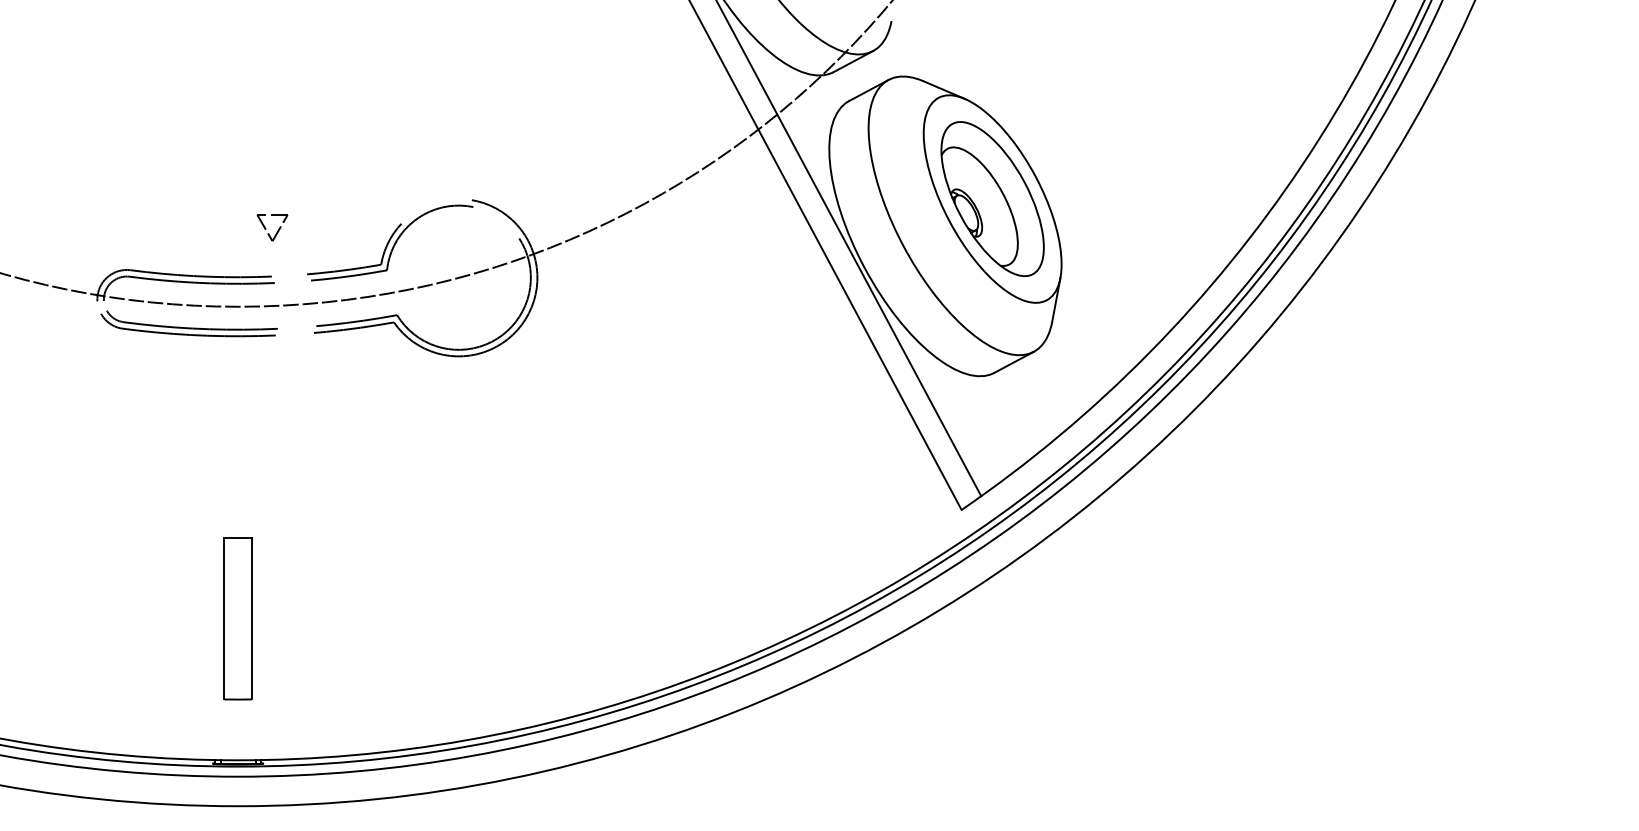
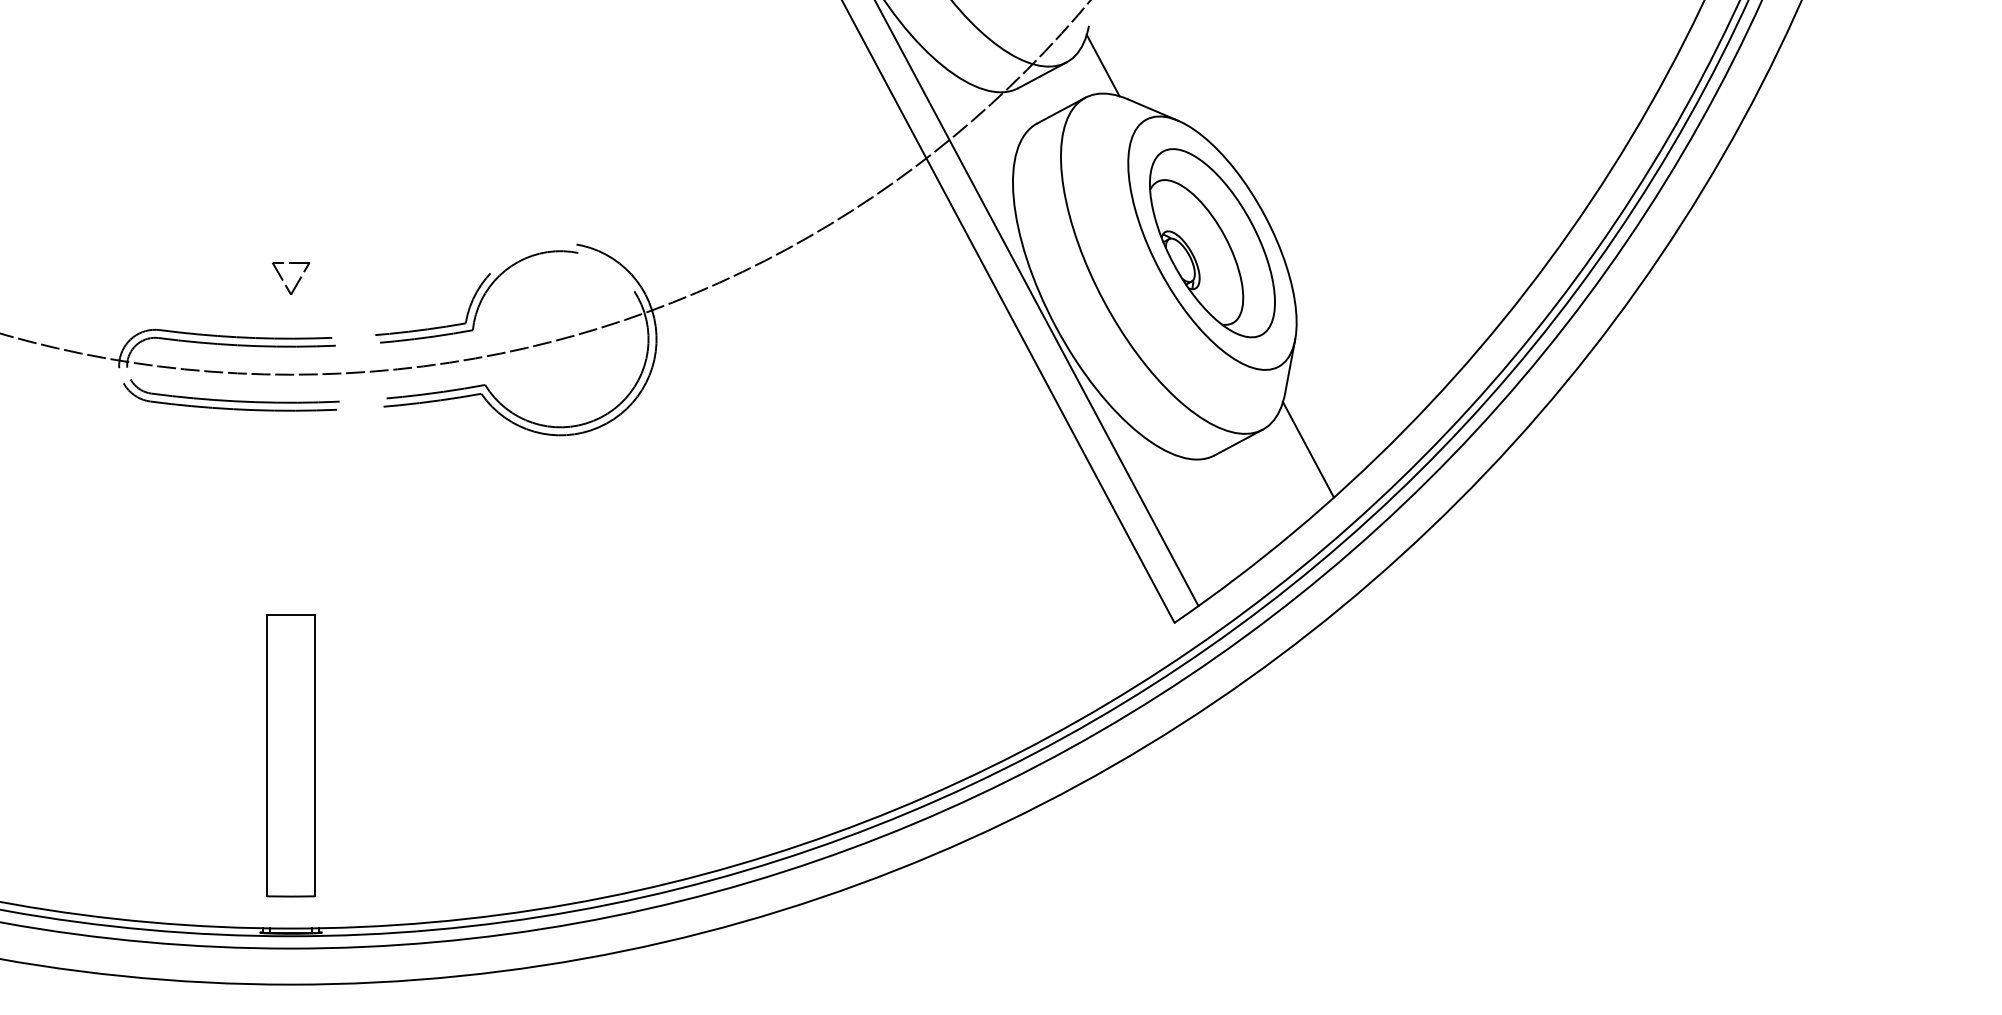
line: (902, 53) -> (1102, 65), added
part: (277, 230) -> (297, 281), moved
line: (1071, 368) -> (1308, 449), added
part: (237, 618) -> (290, 755), size x1.43

